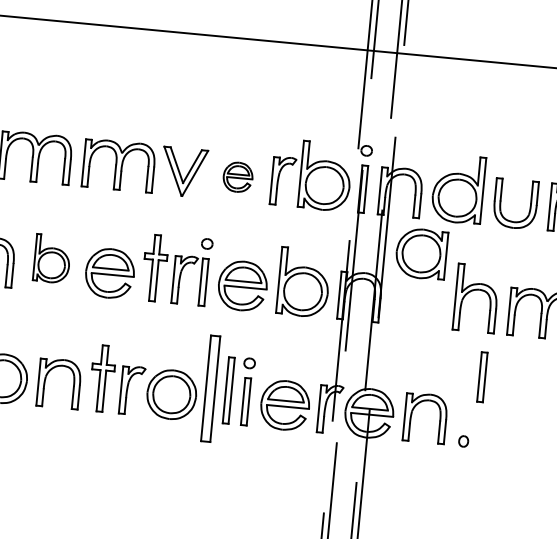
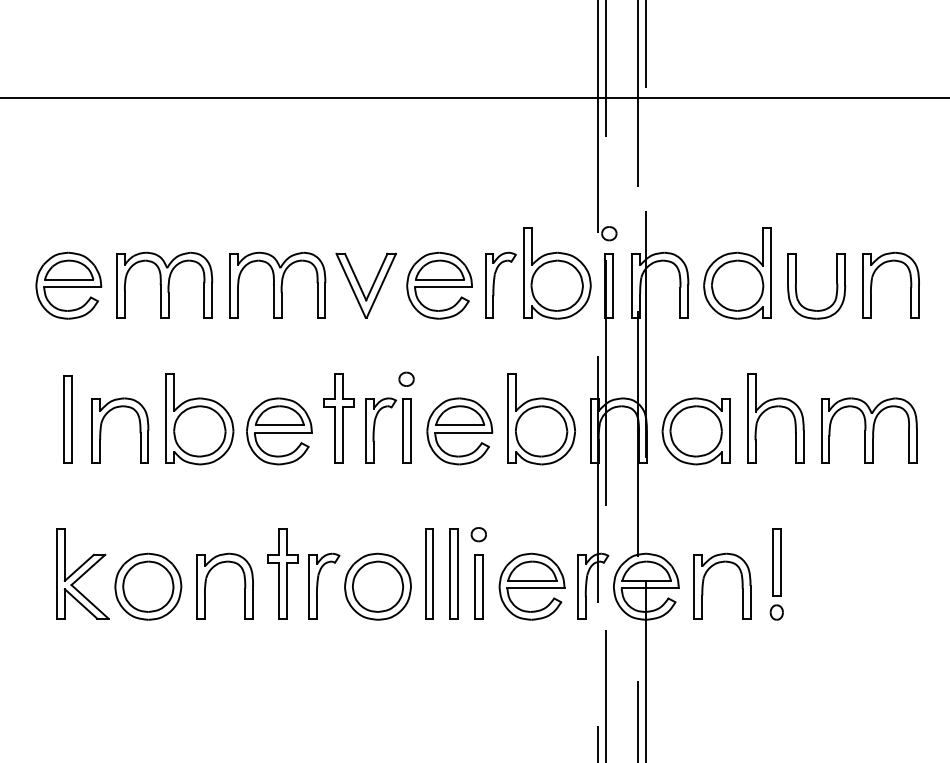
part: (238, 177) -> (439, 285), size x1.67
part: (420, 253) -> (695, 431), moved
part: (52, 259) -> (199, 419), size x1.43
part: (482, 377) -> (776, 562), moved
part: (210, 388) -> (429, 573), size x0.62

